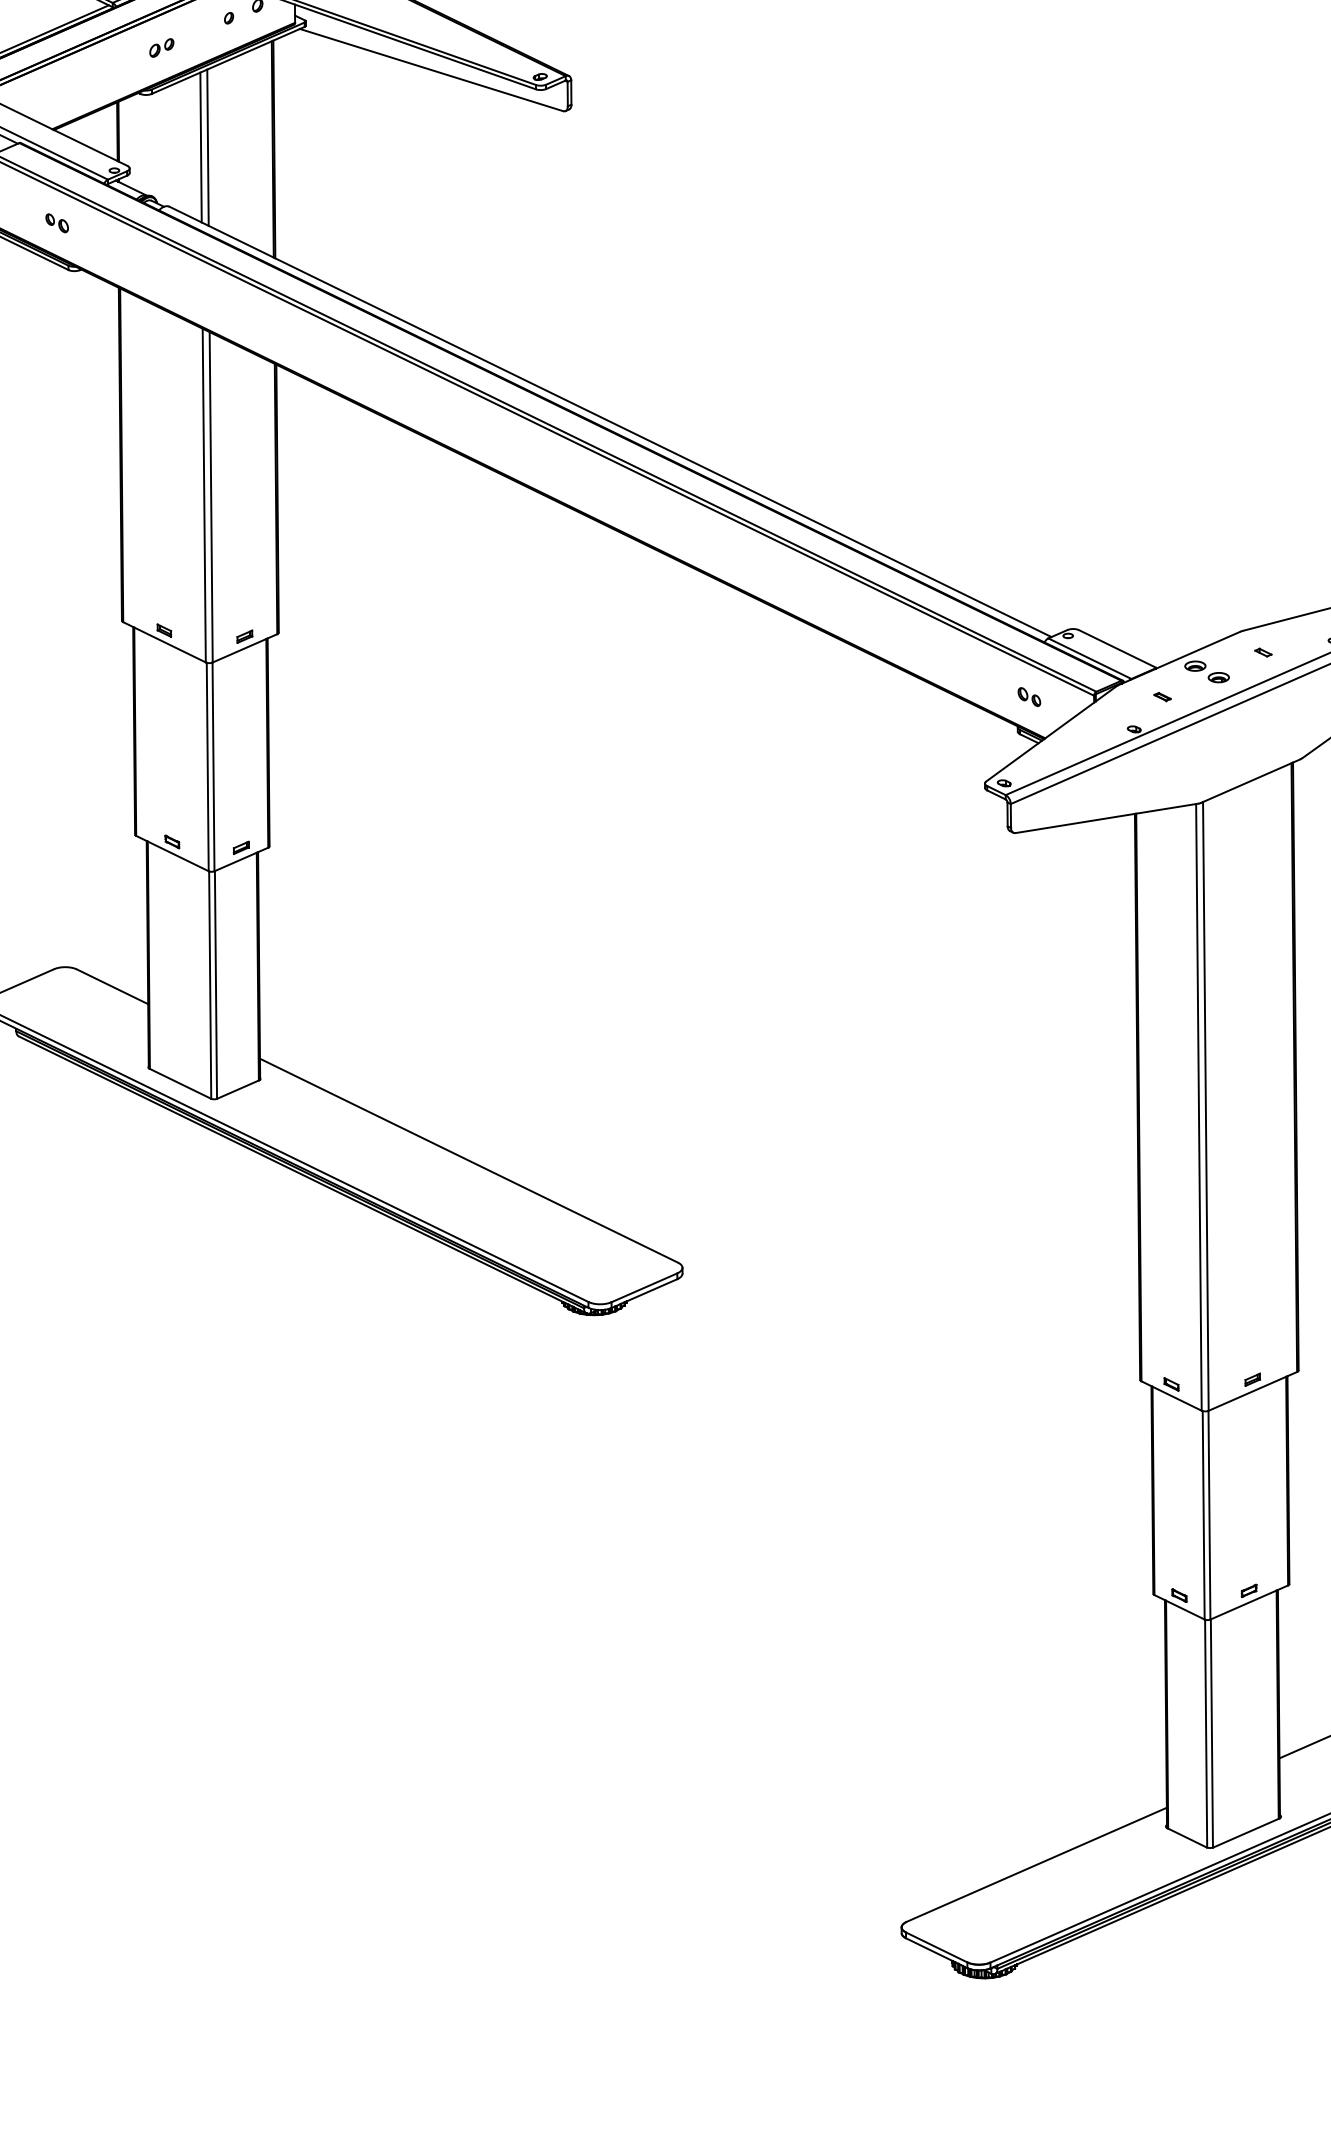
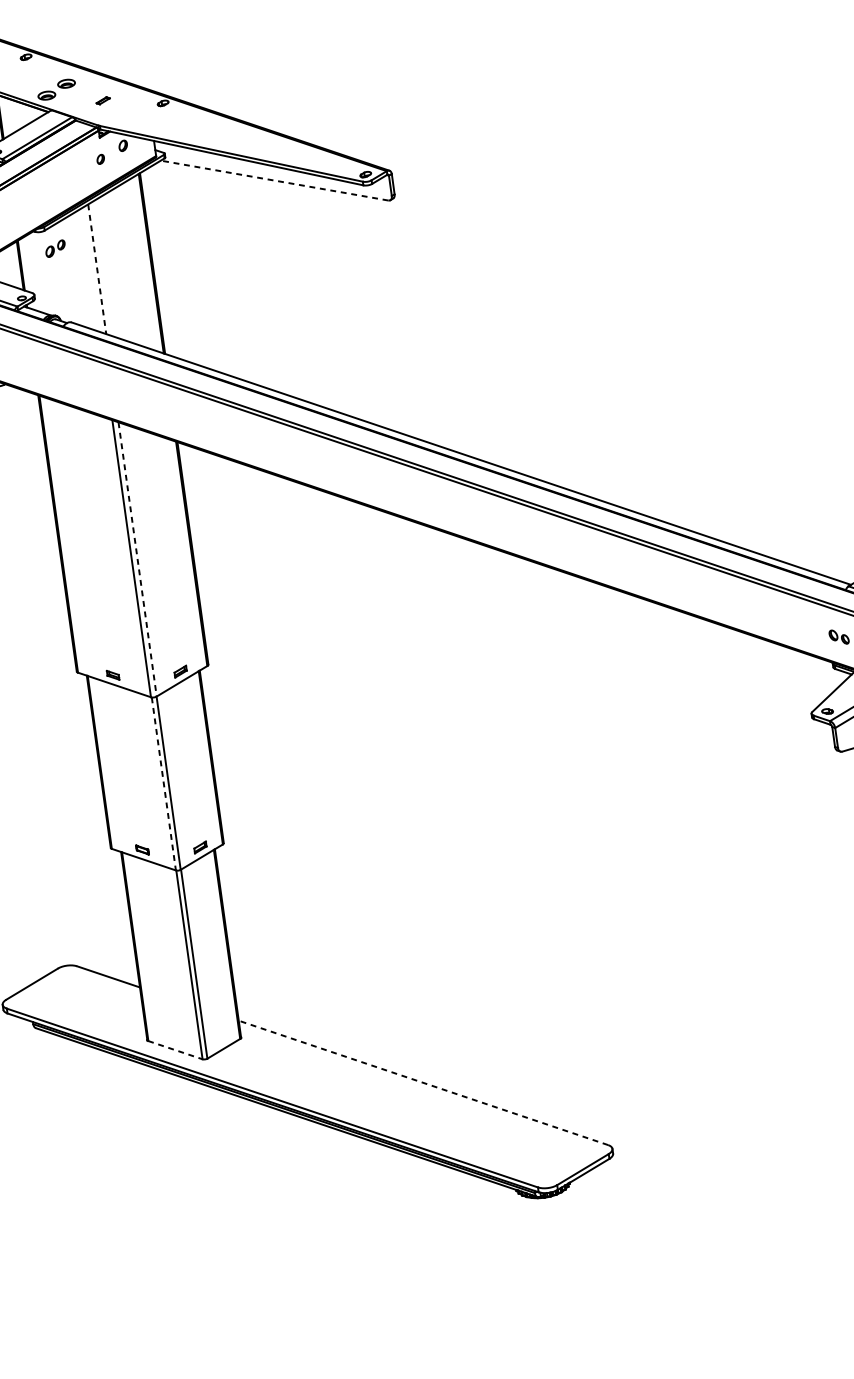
part: (161, 47) -> (55, 248), moved
line: (431, 70) -> (274, 180), solid -> dashed
line: (200, 147) -> (90, 269), removed
line: (208, 148) -> (97, 269), solid -> dashed
line: (211, 497) -> (137, 559), solid -> dashed
line: (207, 767) -> (163, 784), solid -> dashed
line: (180, 1083) -> (175, 1049), solid -> dashed
line: (469, 1160) -> (423, 1082), solid -> dashed

